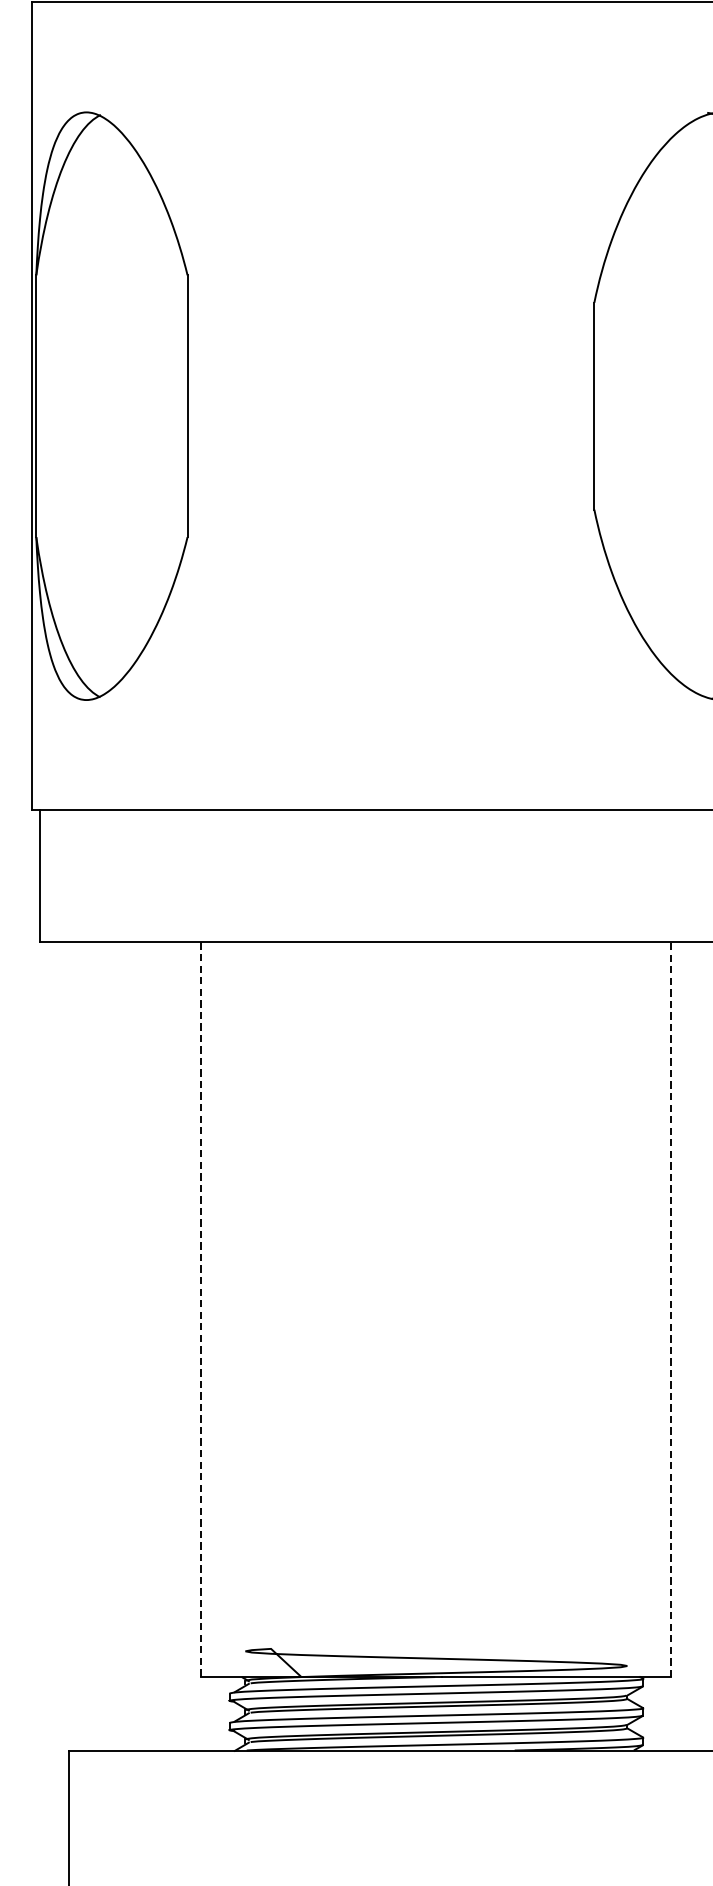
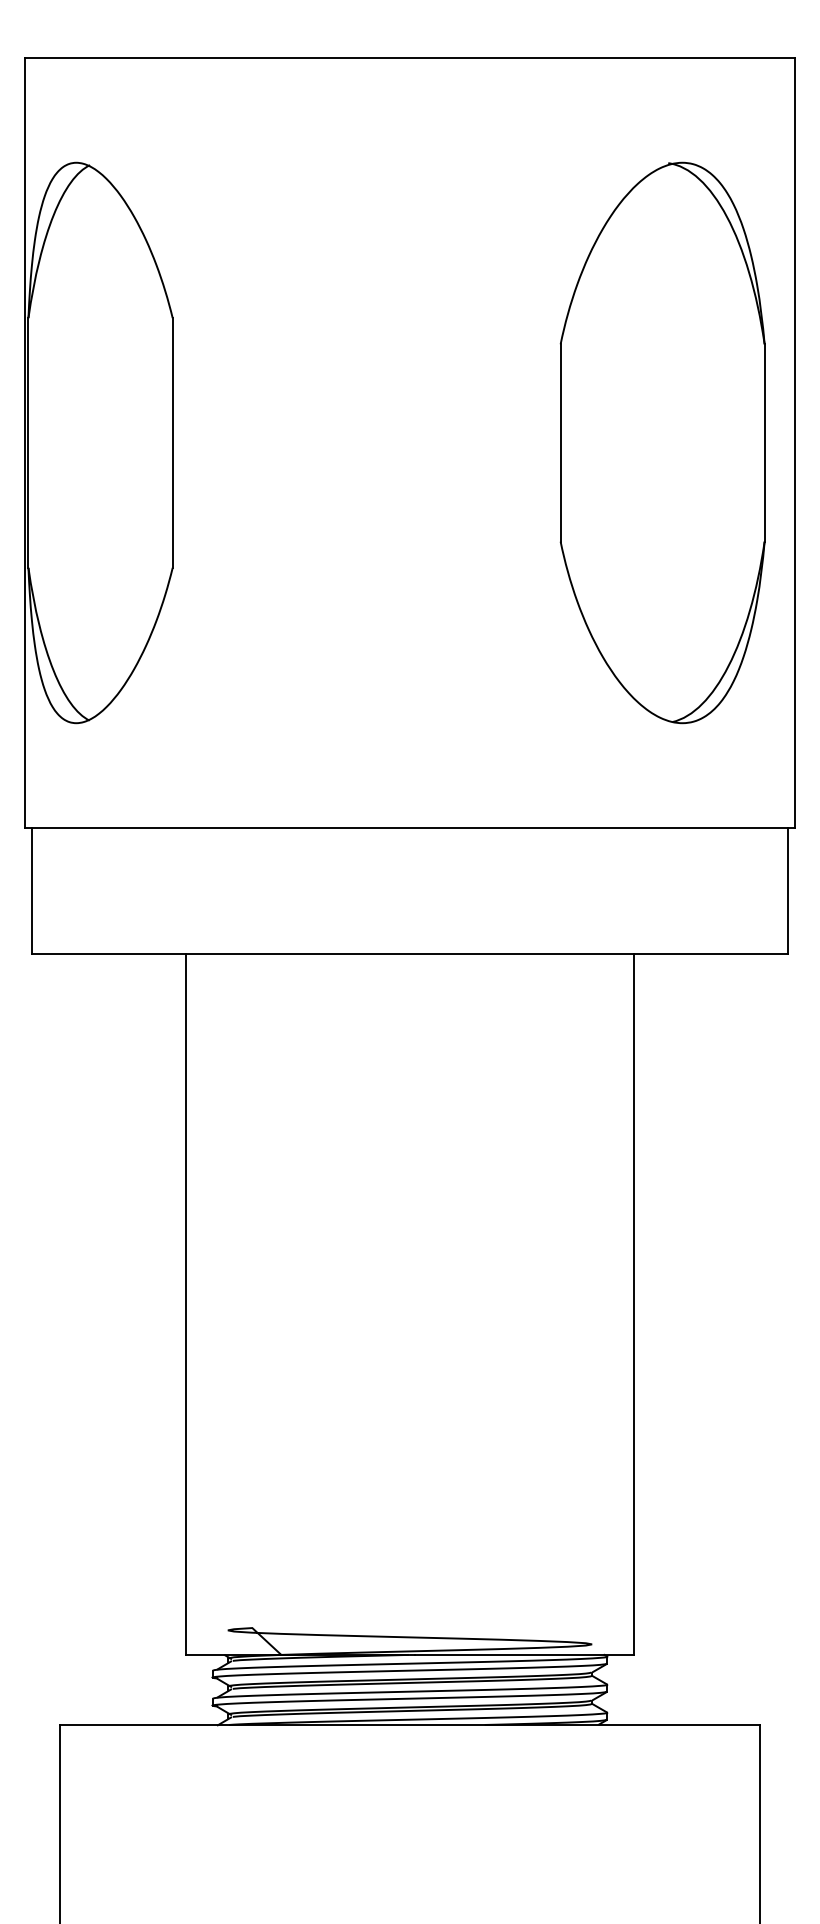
line: (671, 1309) -> (634, 1304), dashed -> solid
line: (200, 1310) -> (185, 1305), dashed -> solid

